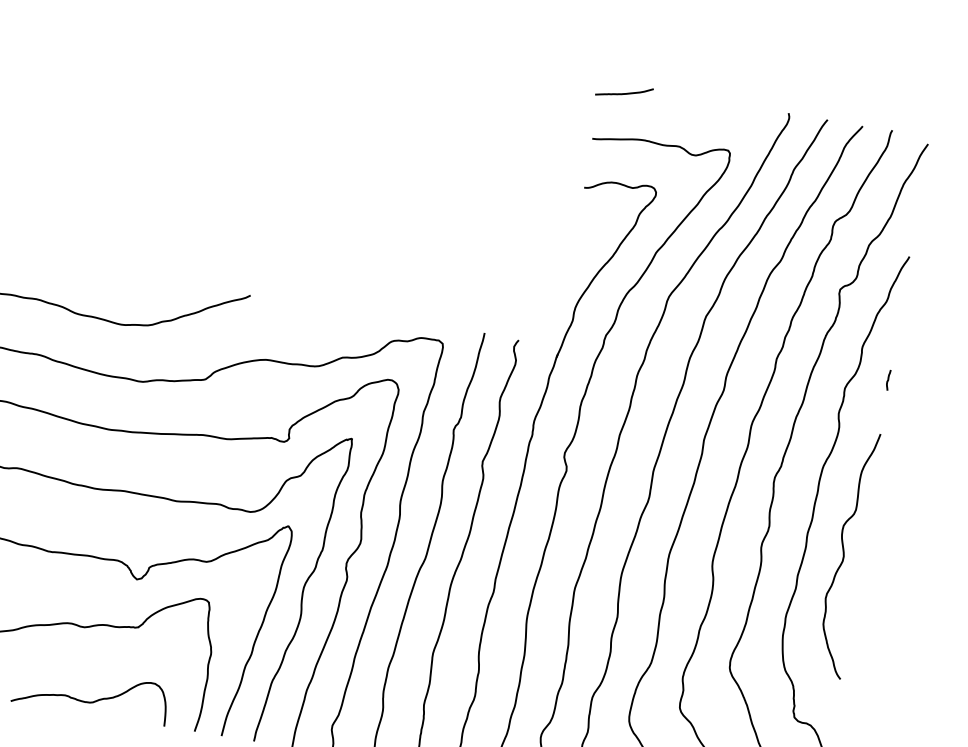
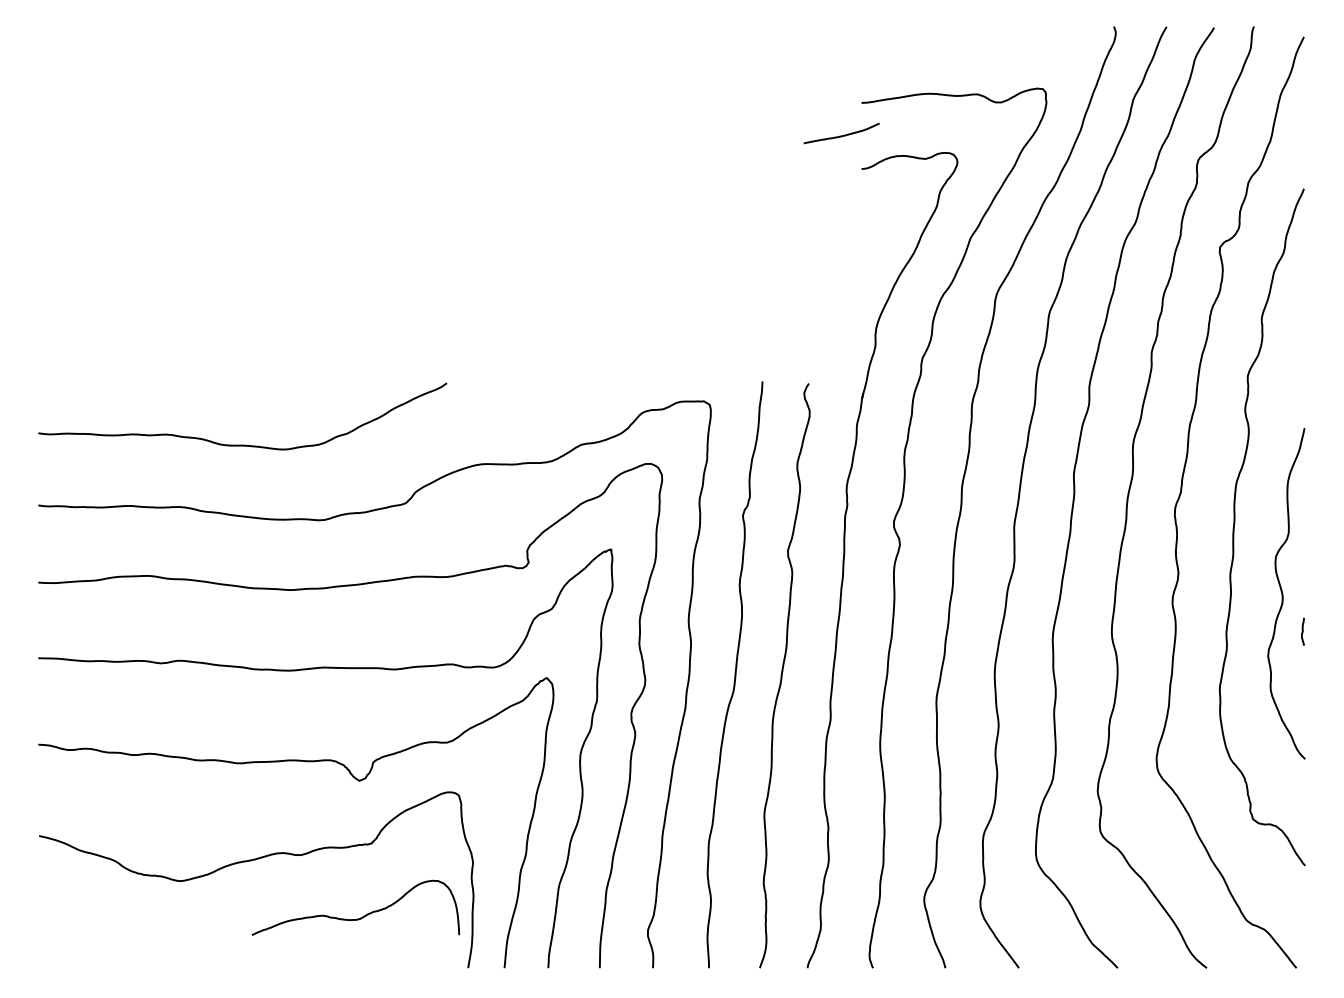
curve: (624, 93) -> (841, 135), moved
curve: (888, 379) -> (1302, 631), moved
curve: (90, 701) -> (356, 918), moved

